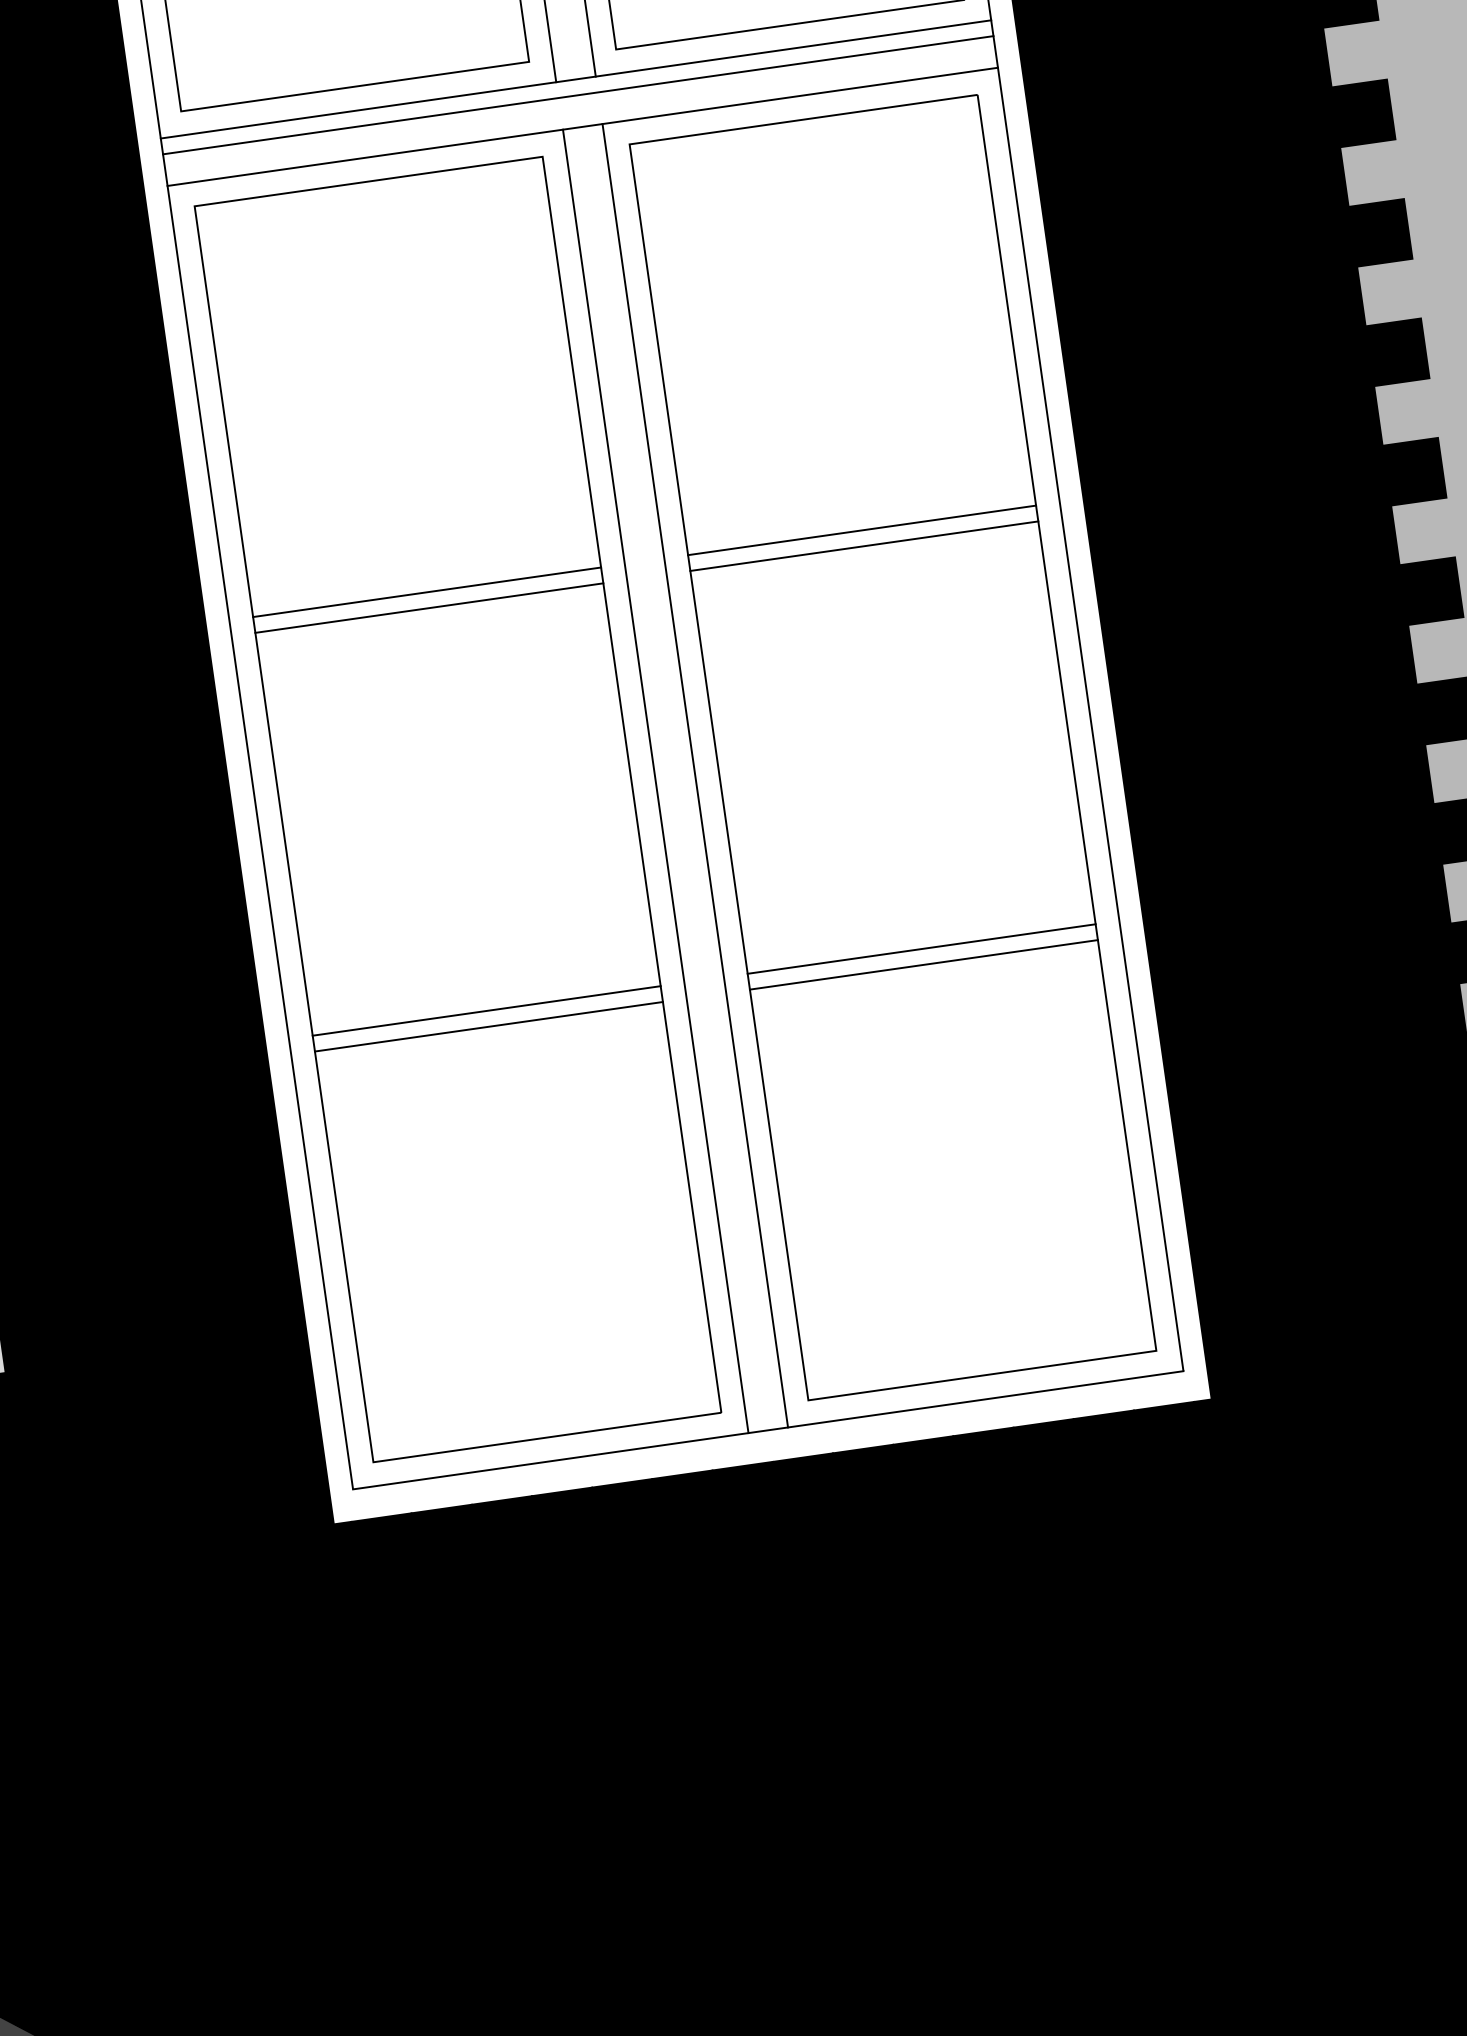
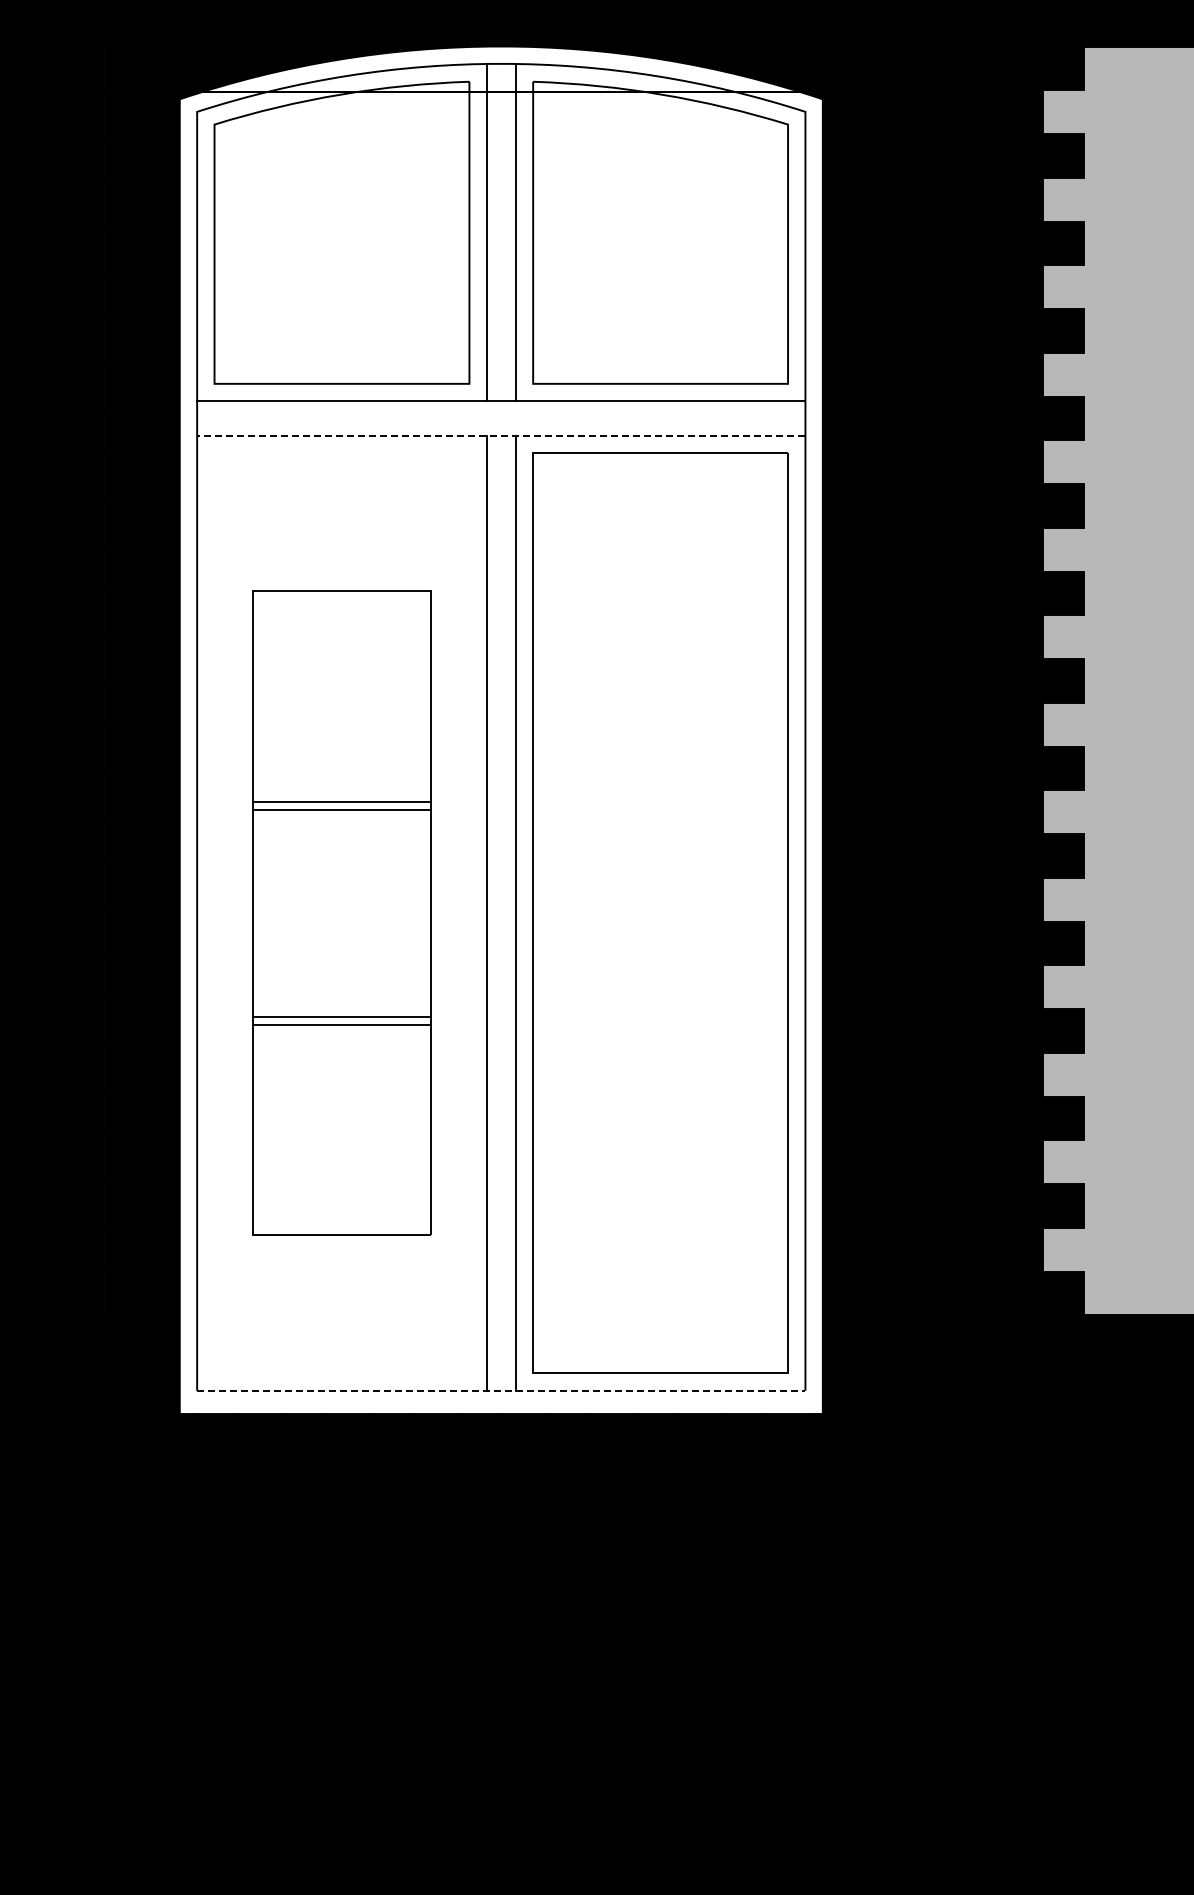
line: (578, 94) -> (501, 412), removed
line: (581, 126) -> (500, 435), solid -> dashed
line: (861, 530) -> (660, 754), removed
line: (864, 545) -> (660, 765), removed
part: (457, 808) -> (341, 912), size x0.7
line: (921, 948) -> (660, 1060), removed
line: (923, 964) -> (660, 1072), removed
line: (768, 1429) -> (501, 1390), solid -> dashed

